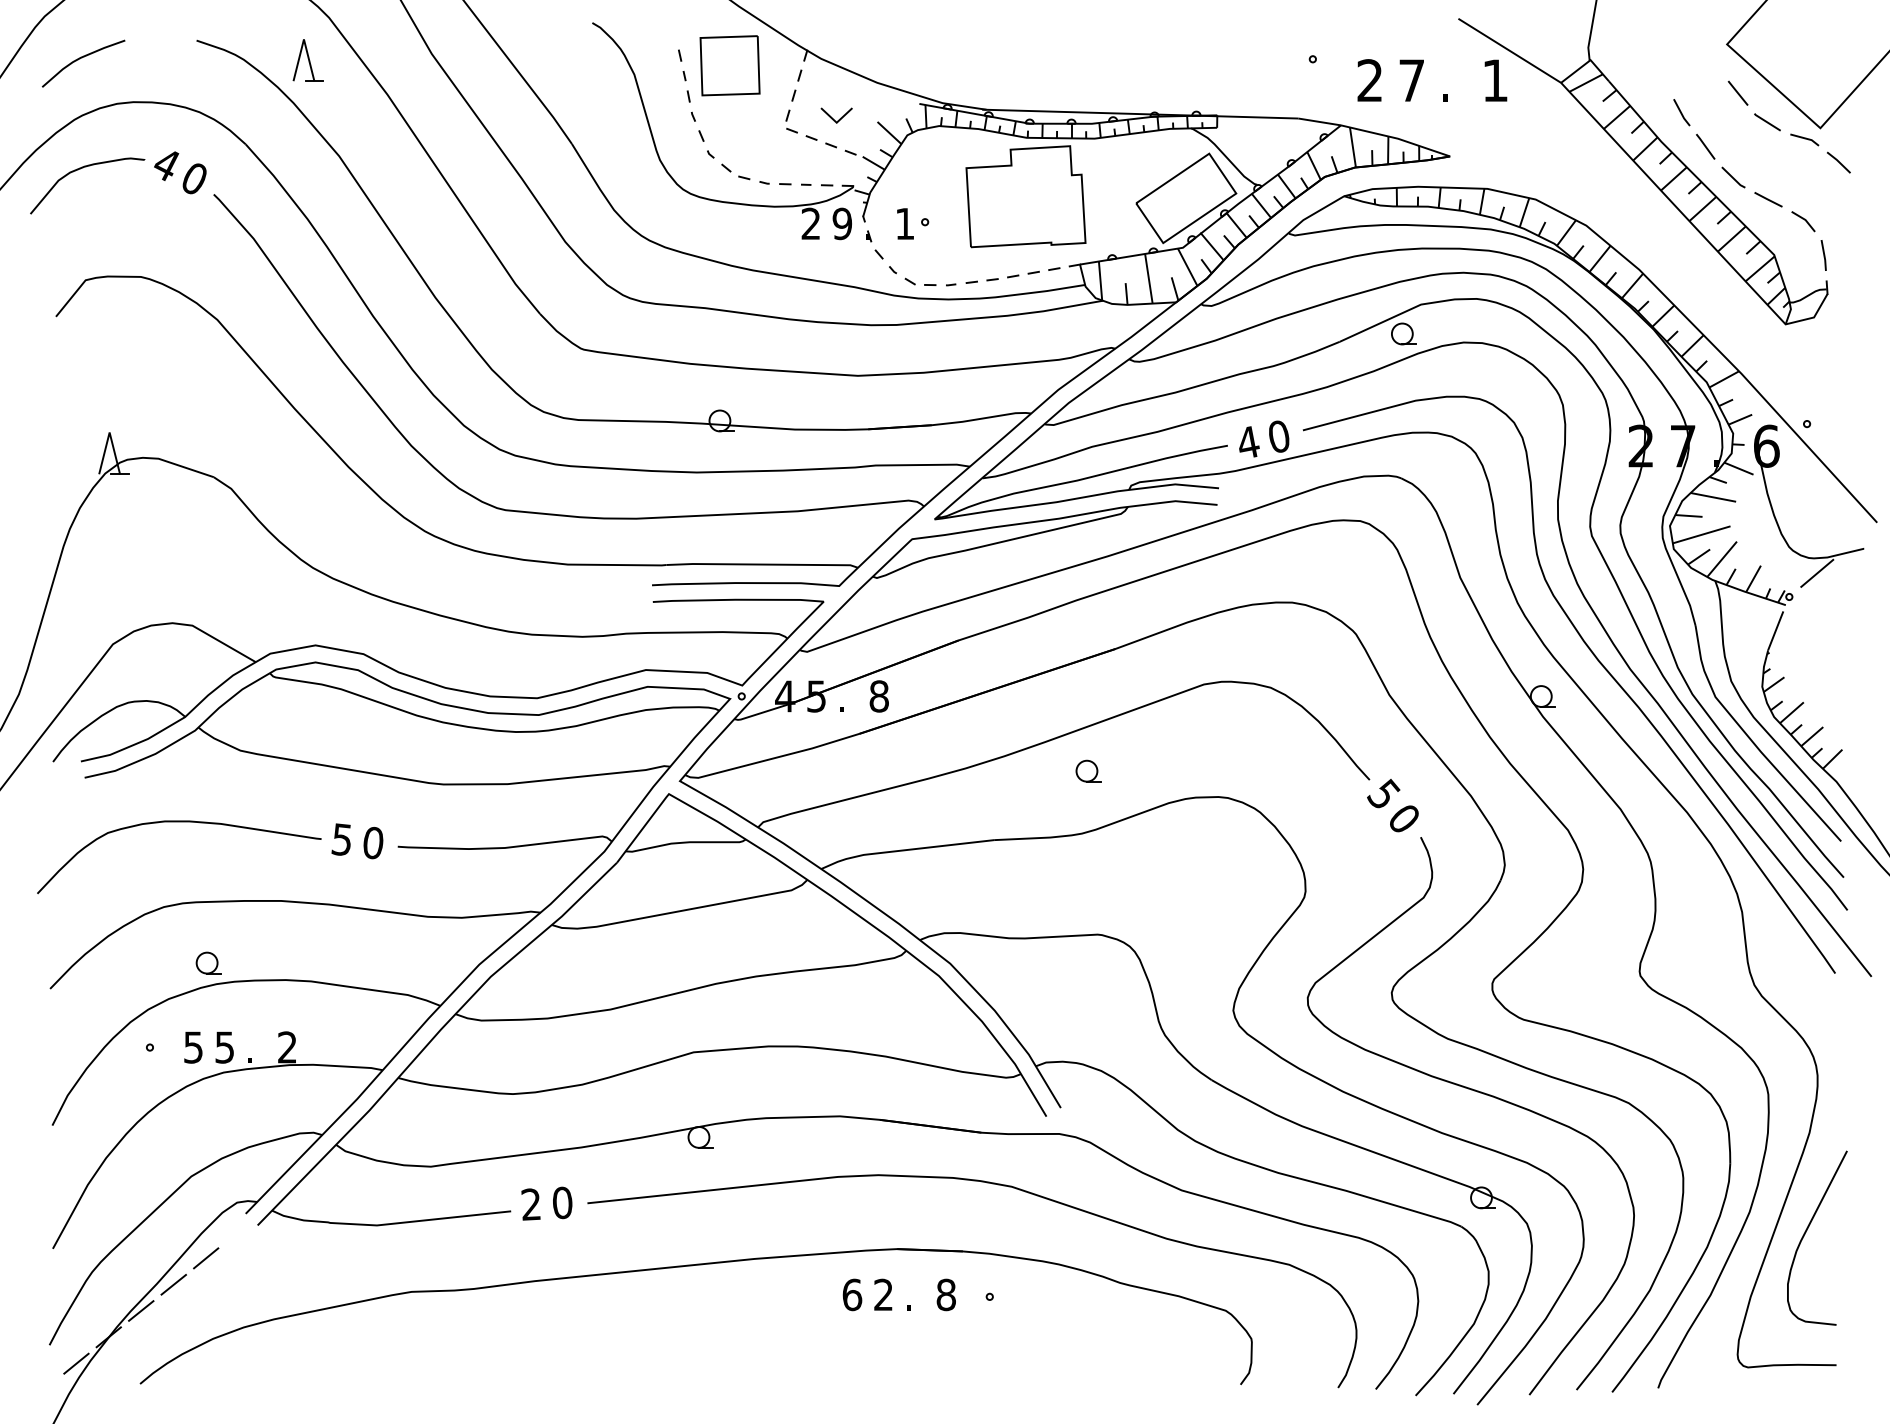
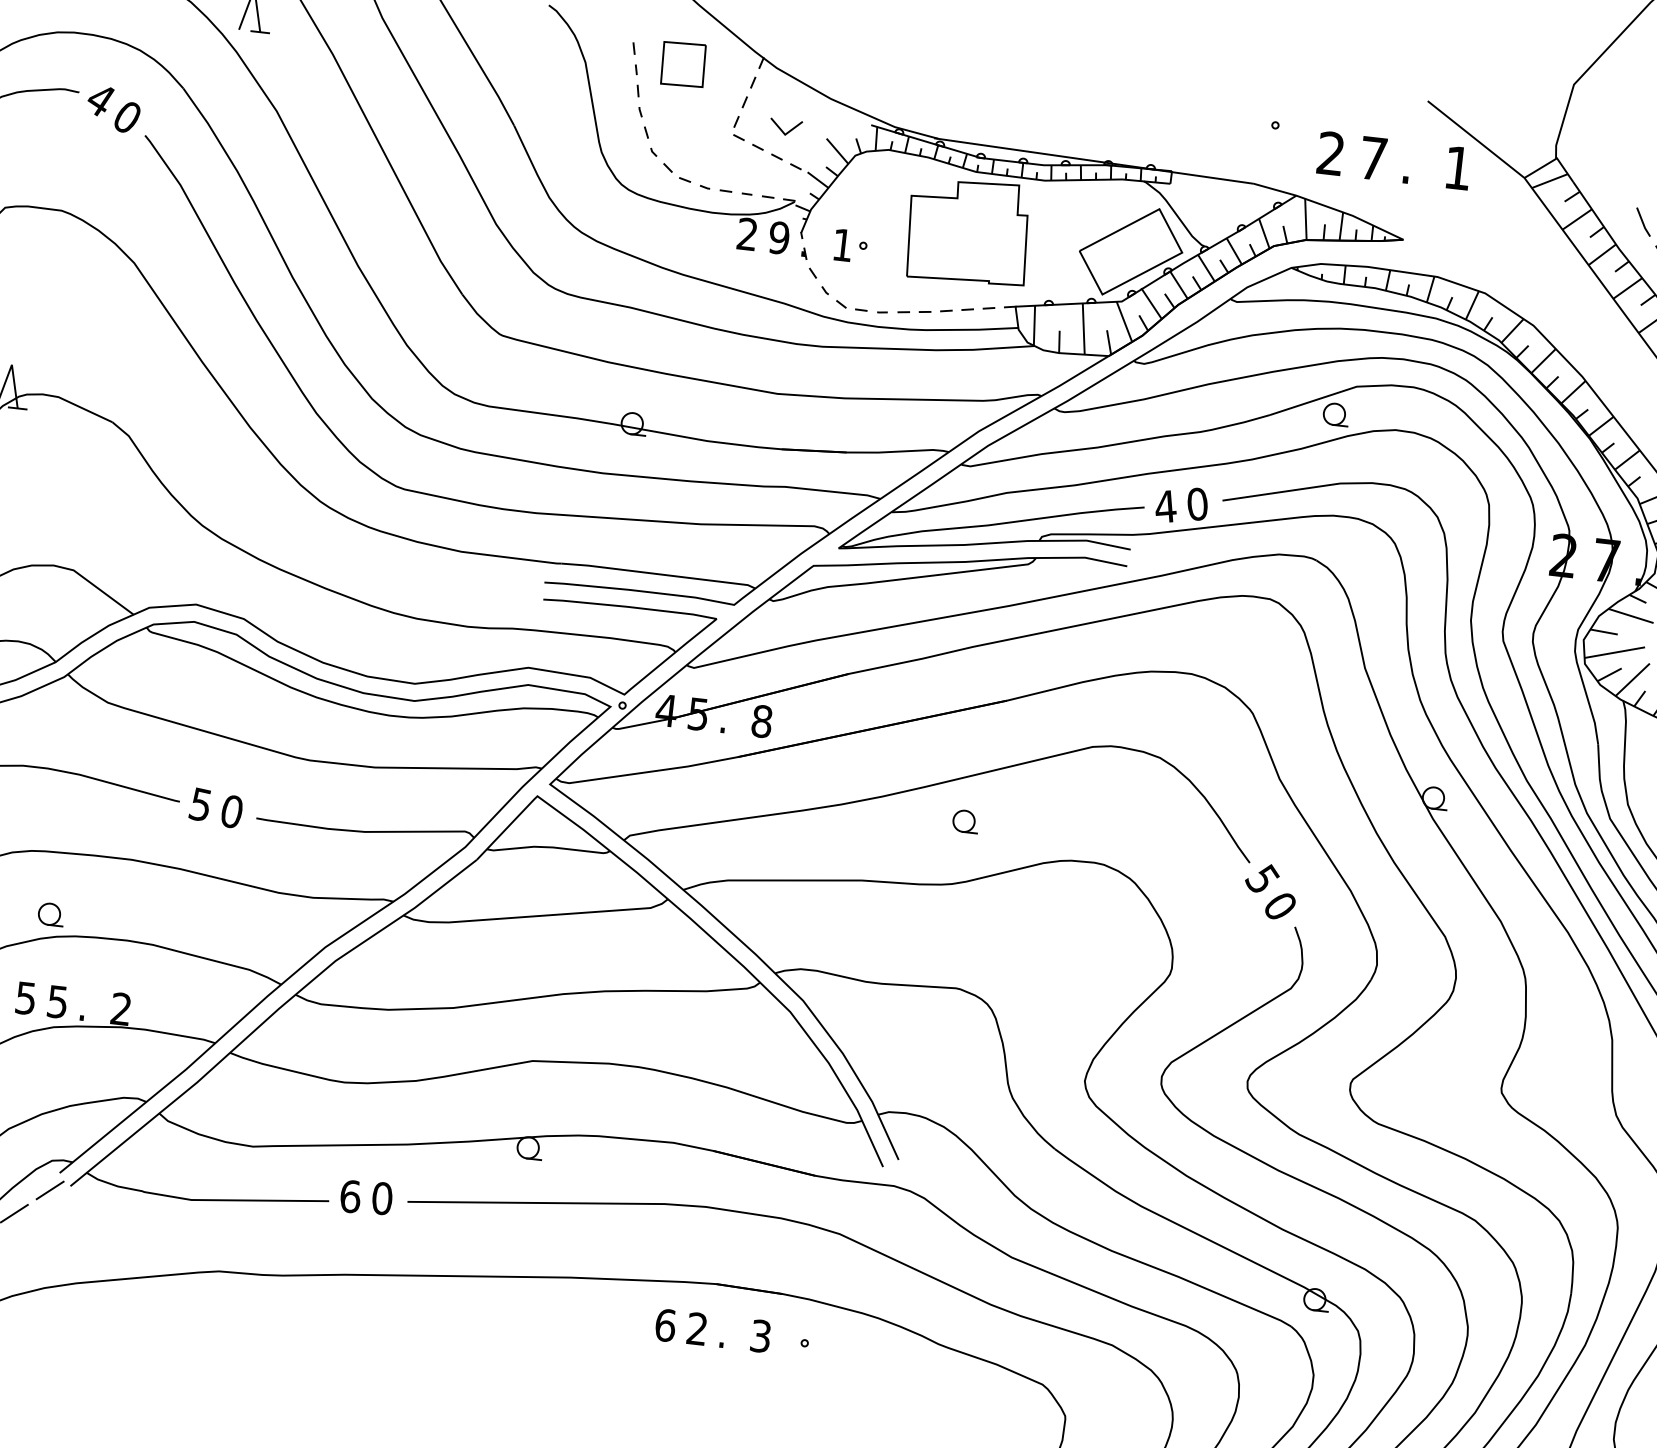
part: (729, 65) -> (683, 64), size x0.71
text: (531, 1204) -> (350, 1196), 2 -> 6
line: (238, 1231) -> (50, 1190), added
text: (945, 1294) -> (760, 1335), 8 -> 3

